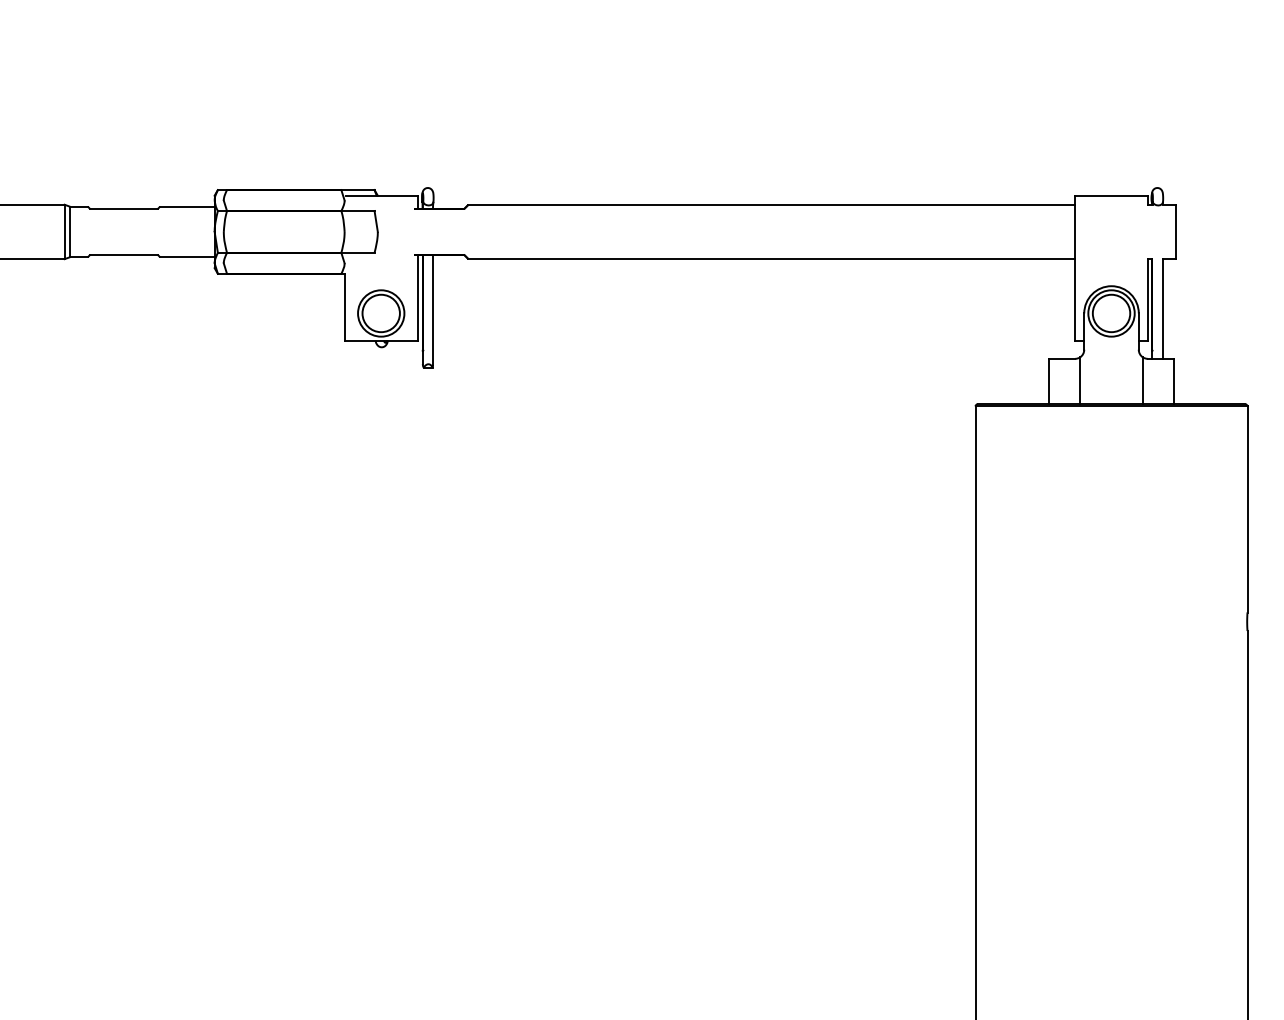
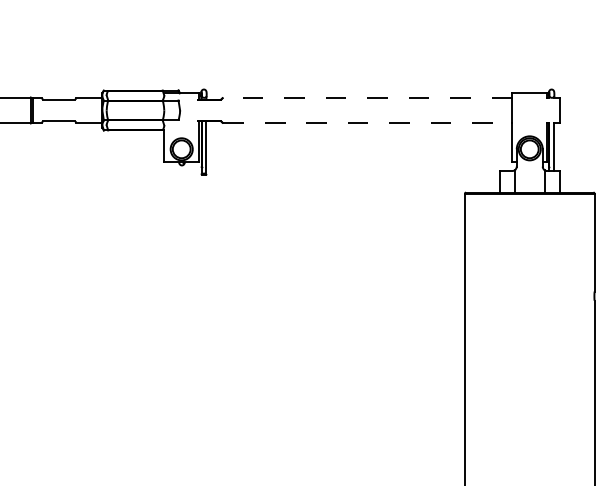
line: (771, 204) -> (367, 97), solid -> dashed
line: (771, 259) -> (367, 123), solid -> dashed

